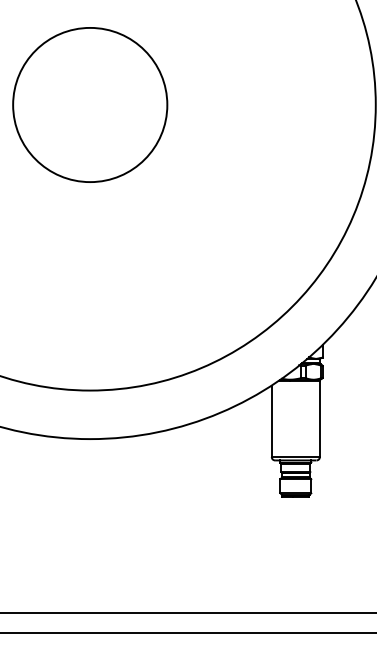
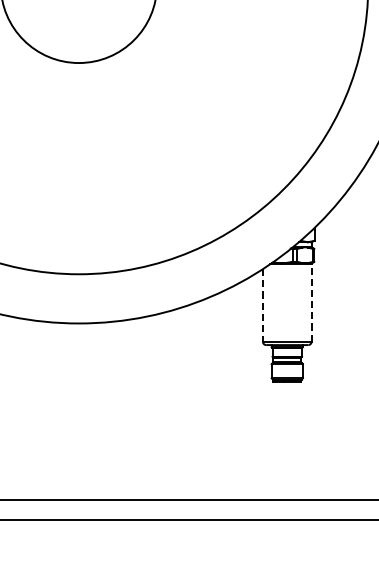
line: (319, 418) -> (311, 302), solid -> dashed
line: (271, 421) -> (262, 305), solid -> dashed

